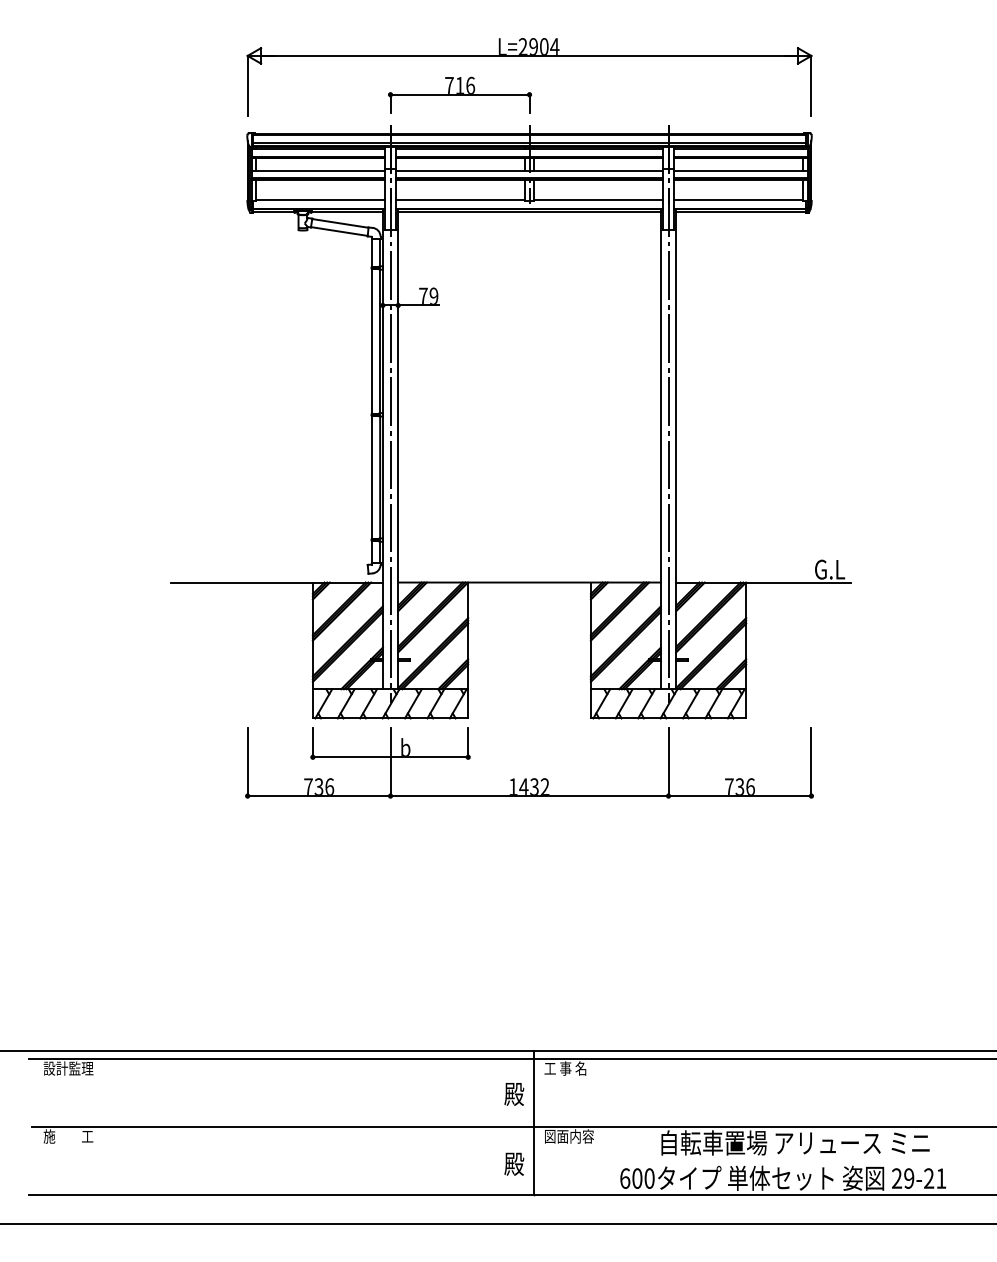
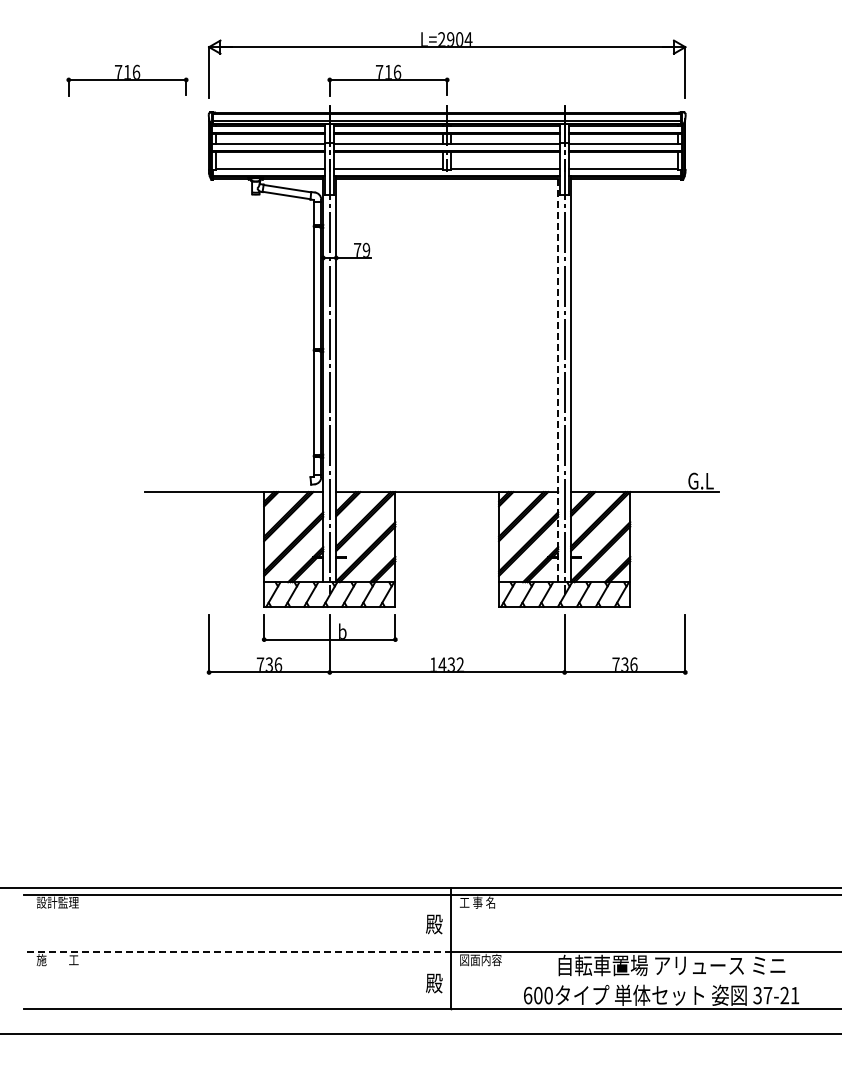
part: (151, 95) -> (127, 80), added
line: (661, 448) -> (558, 378), solid -> dashed
line: (282, 1127) -> (238, 952), solid -> dashed
text: (902, 1178) -> (762, 995), 29-21 -> 37-21

